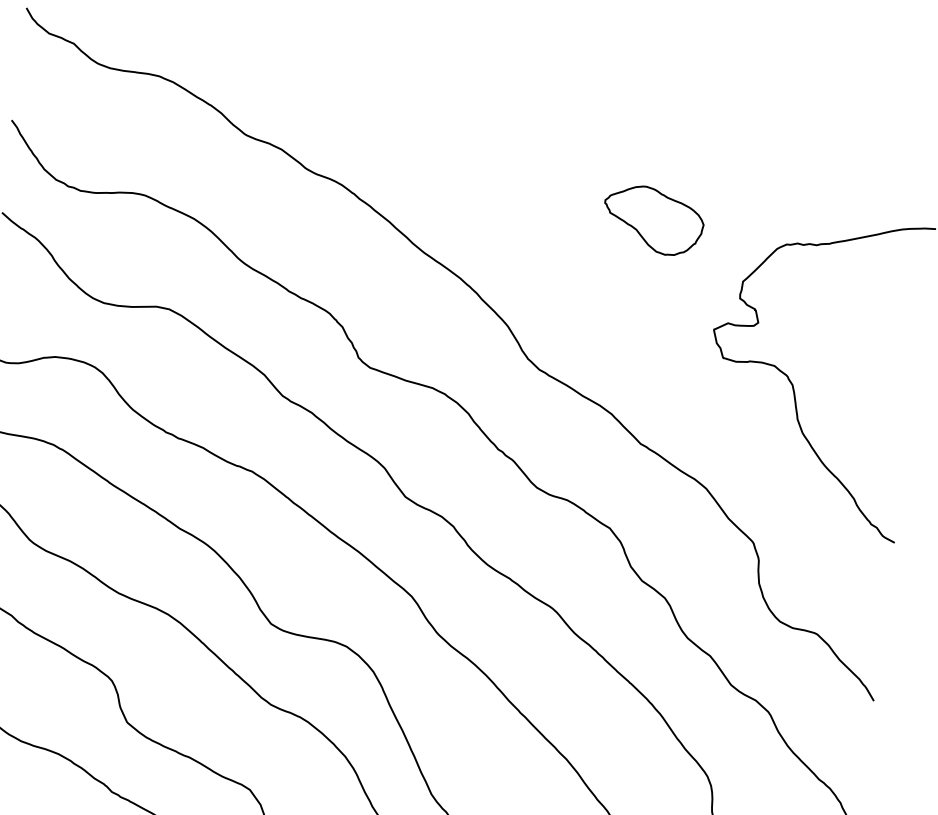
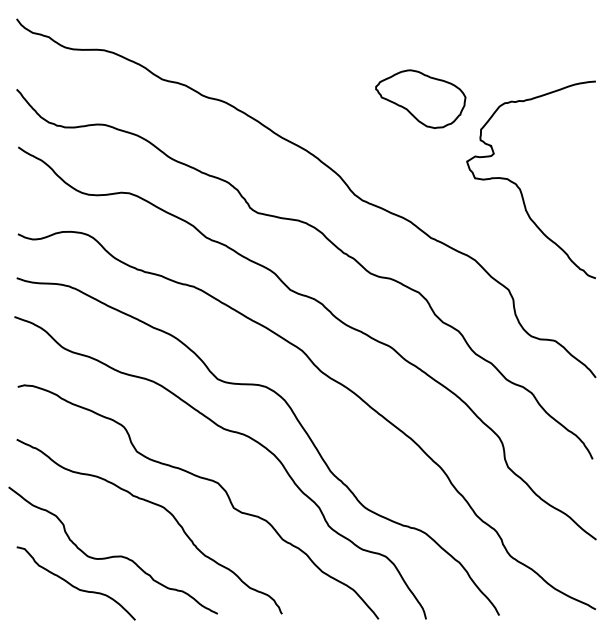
part: (653, 219) -> (420, 98), size x1.43

